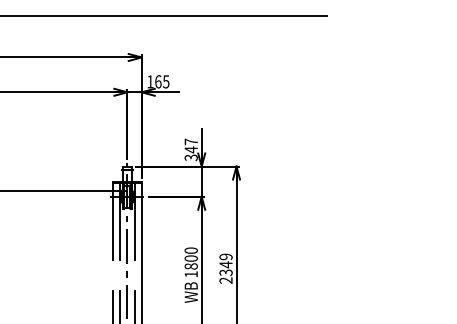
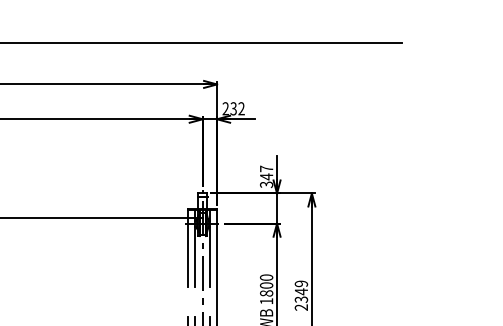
text: (158, 81) -> (233, 108), 165 -> 232

